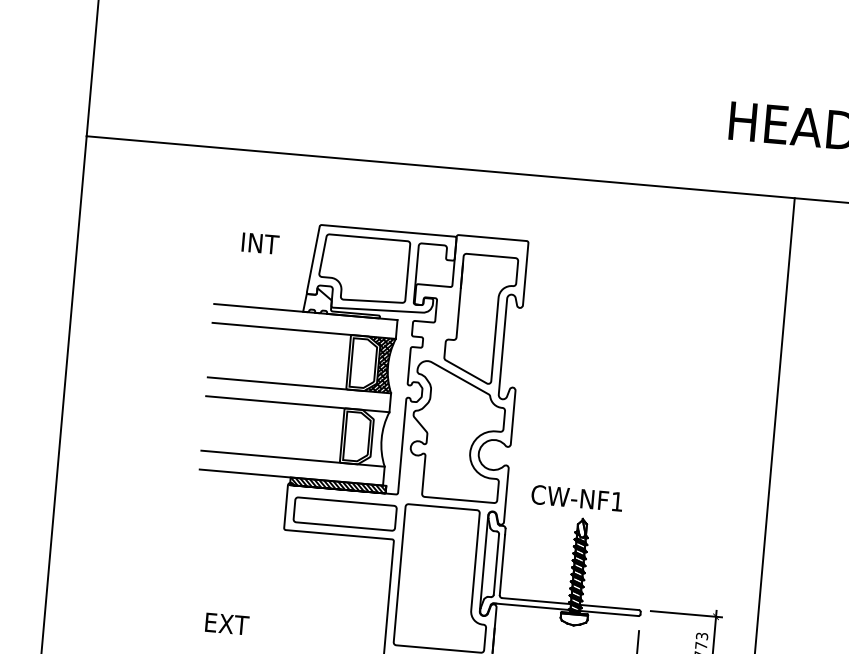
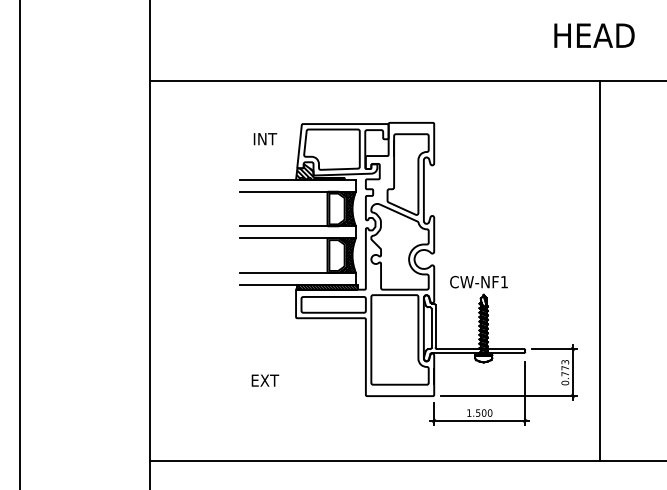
hatch: (342, 305) -> (320, 173), added
hatch: (373, 438) -> (347, 255), added

